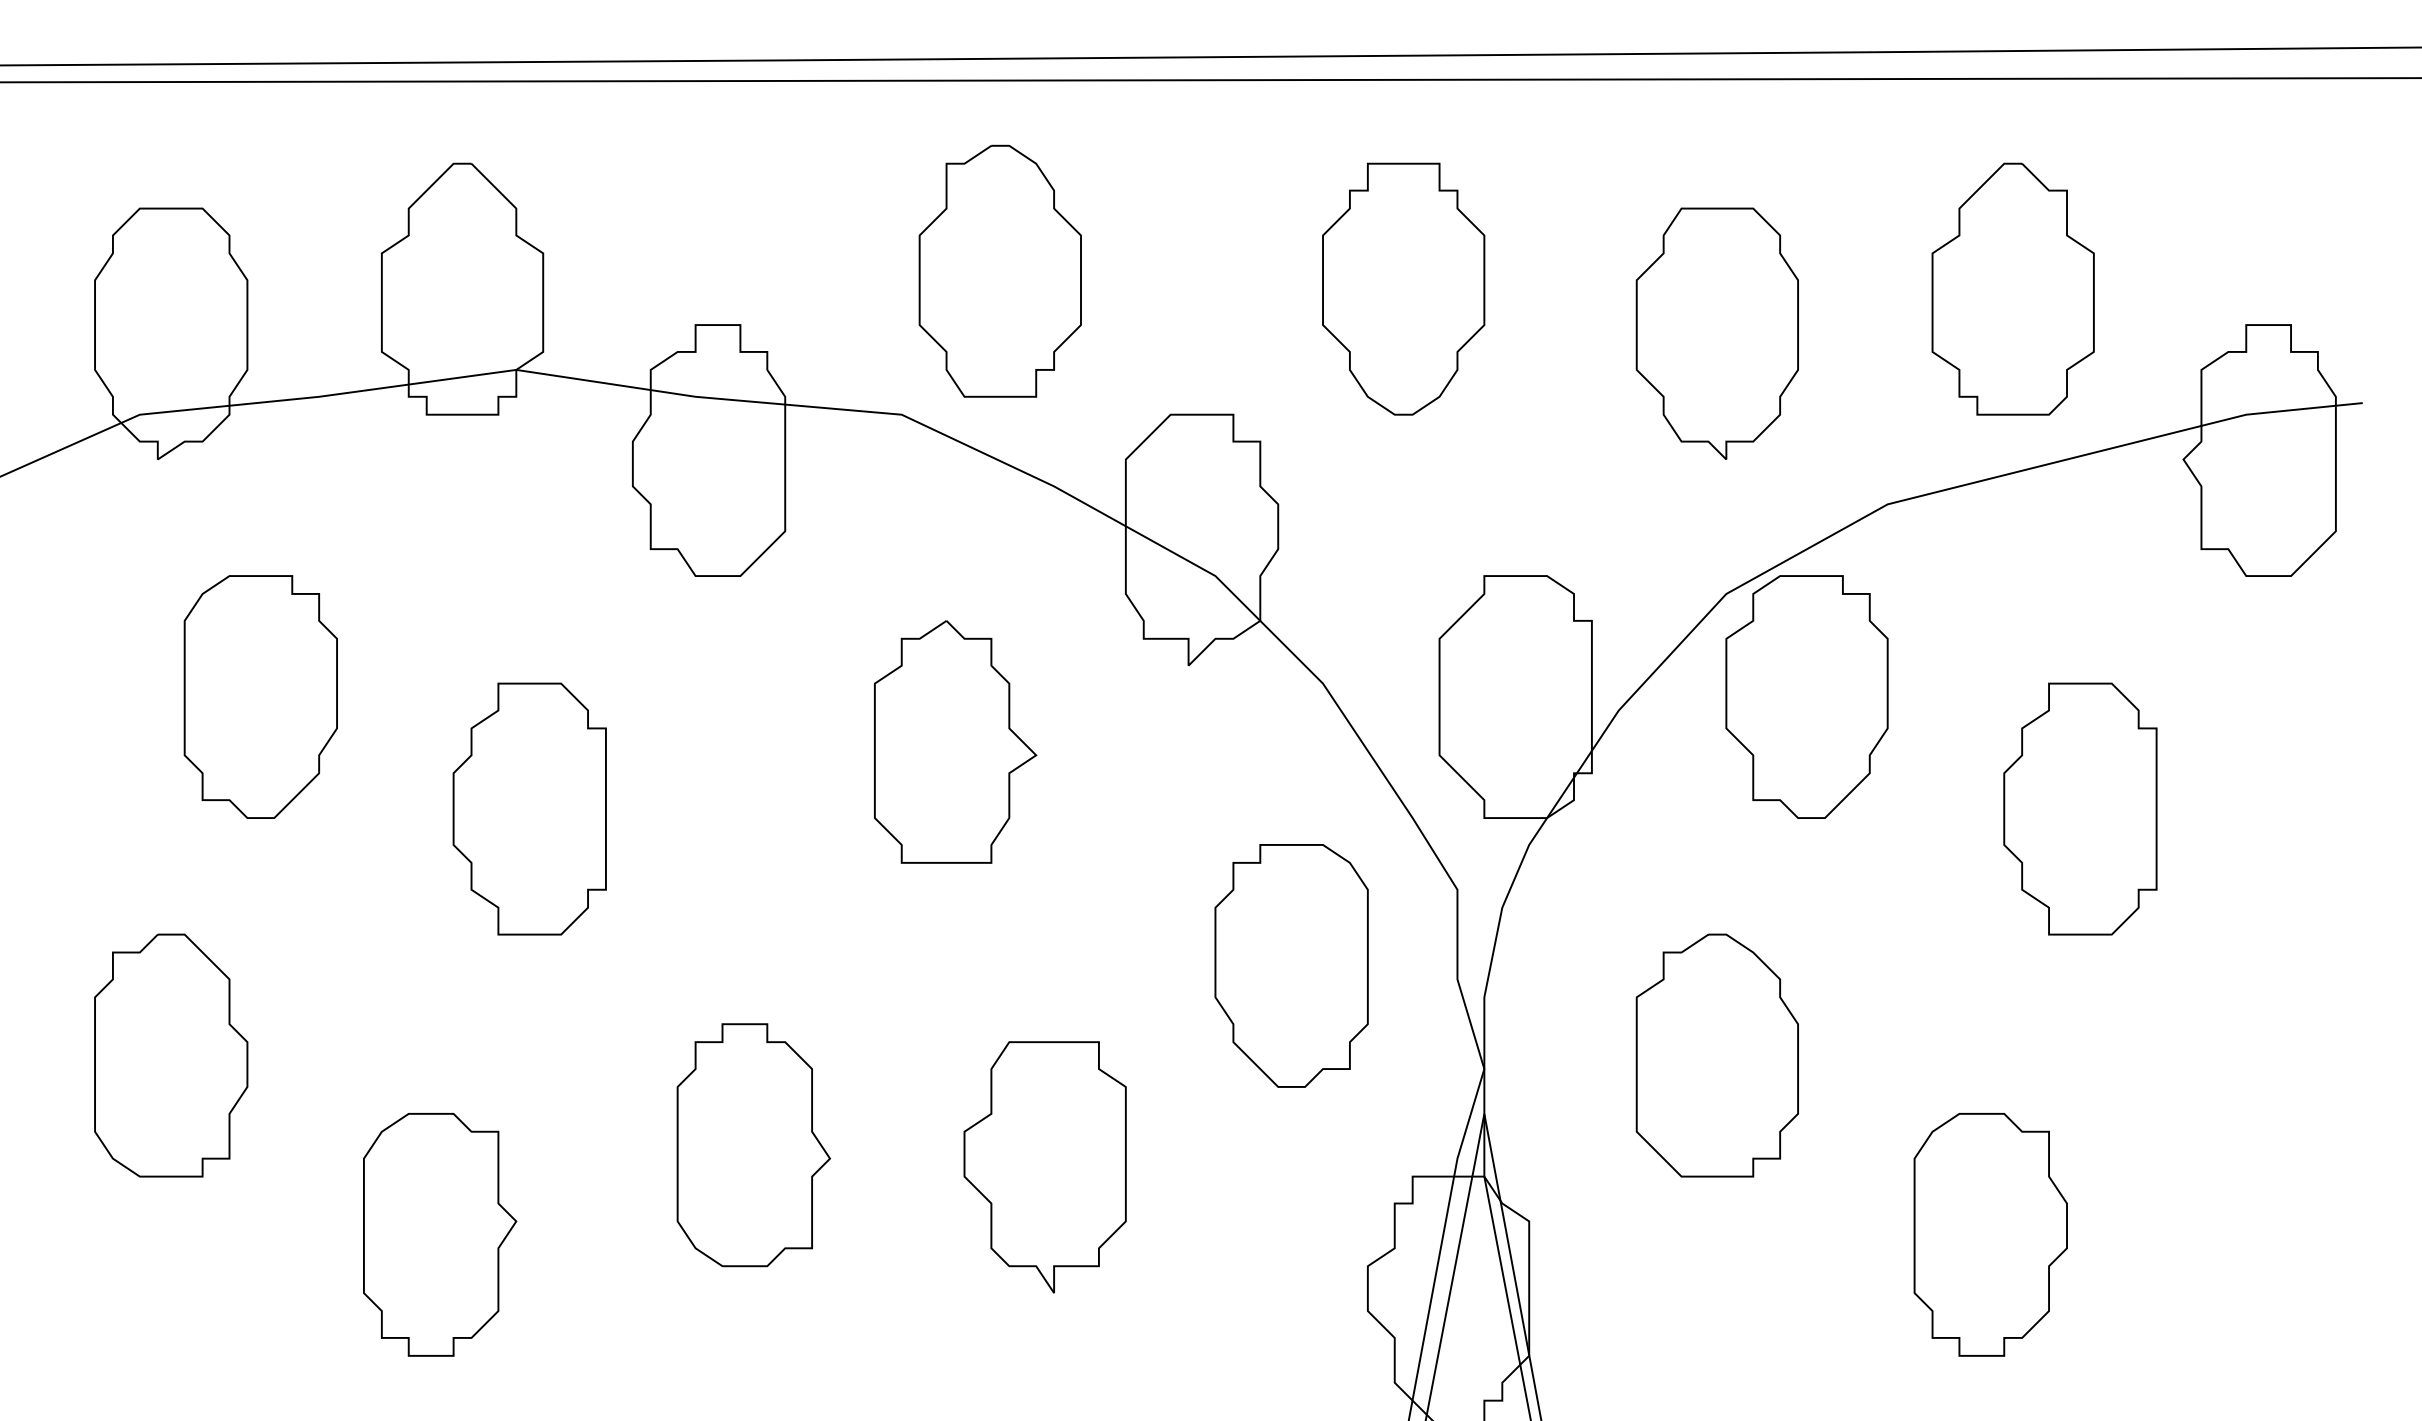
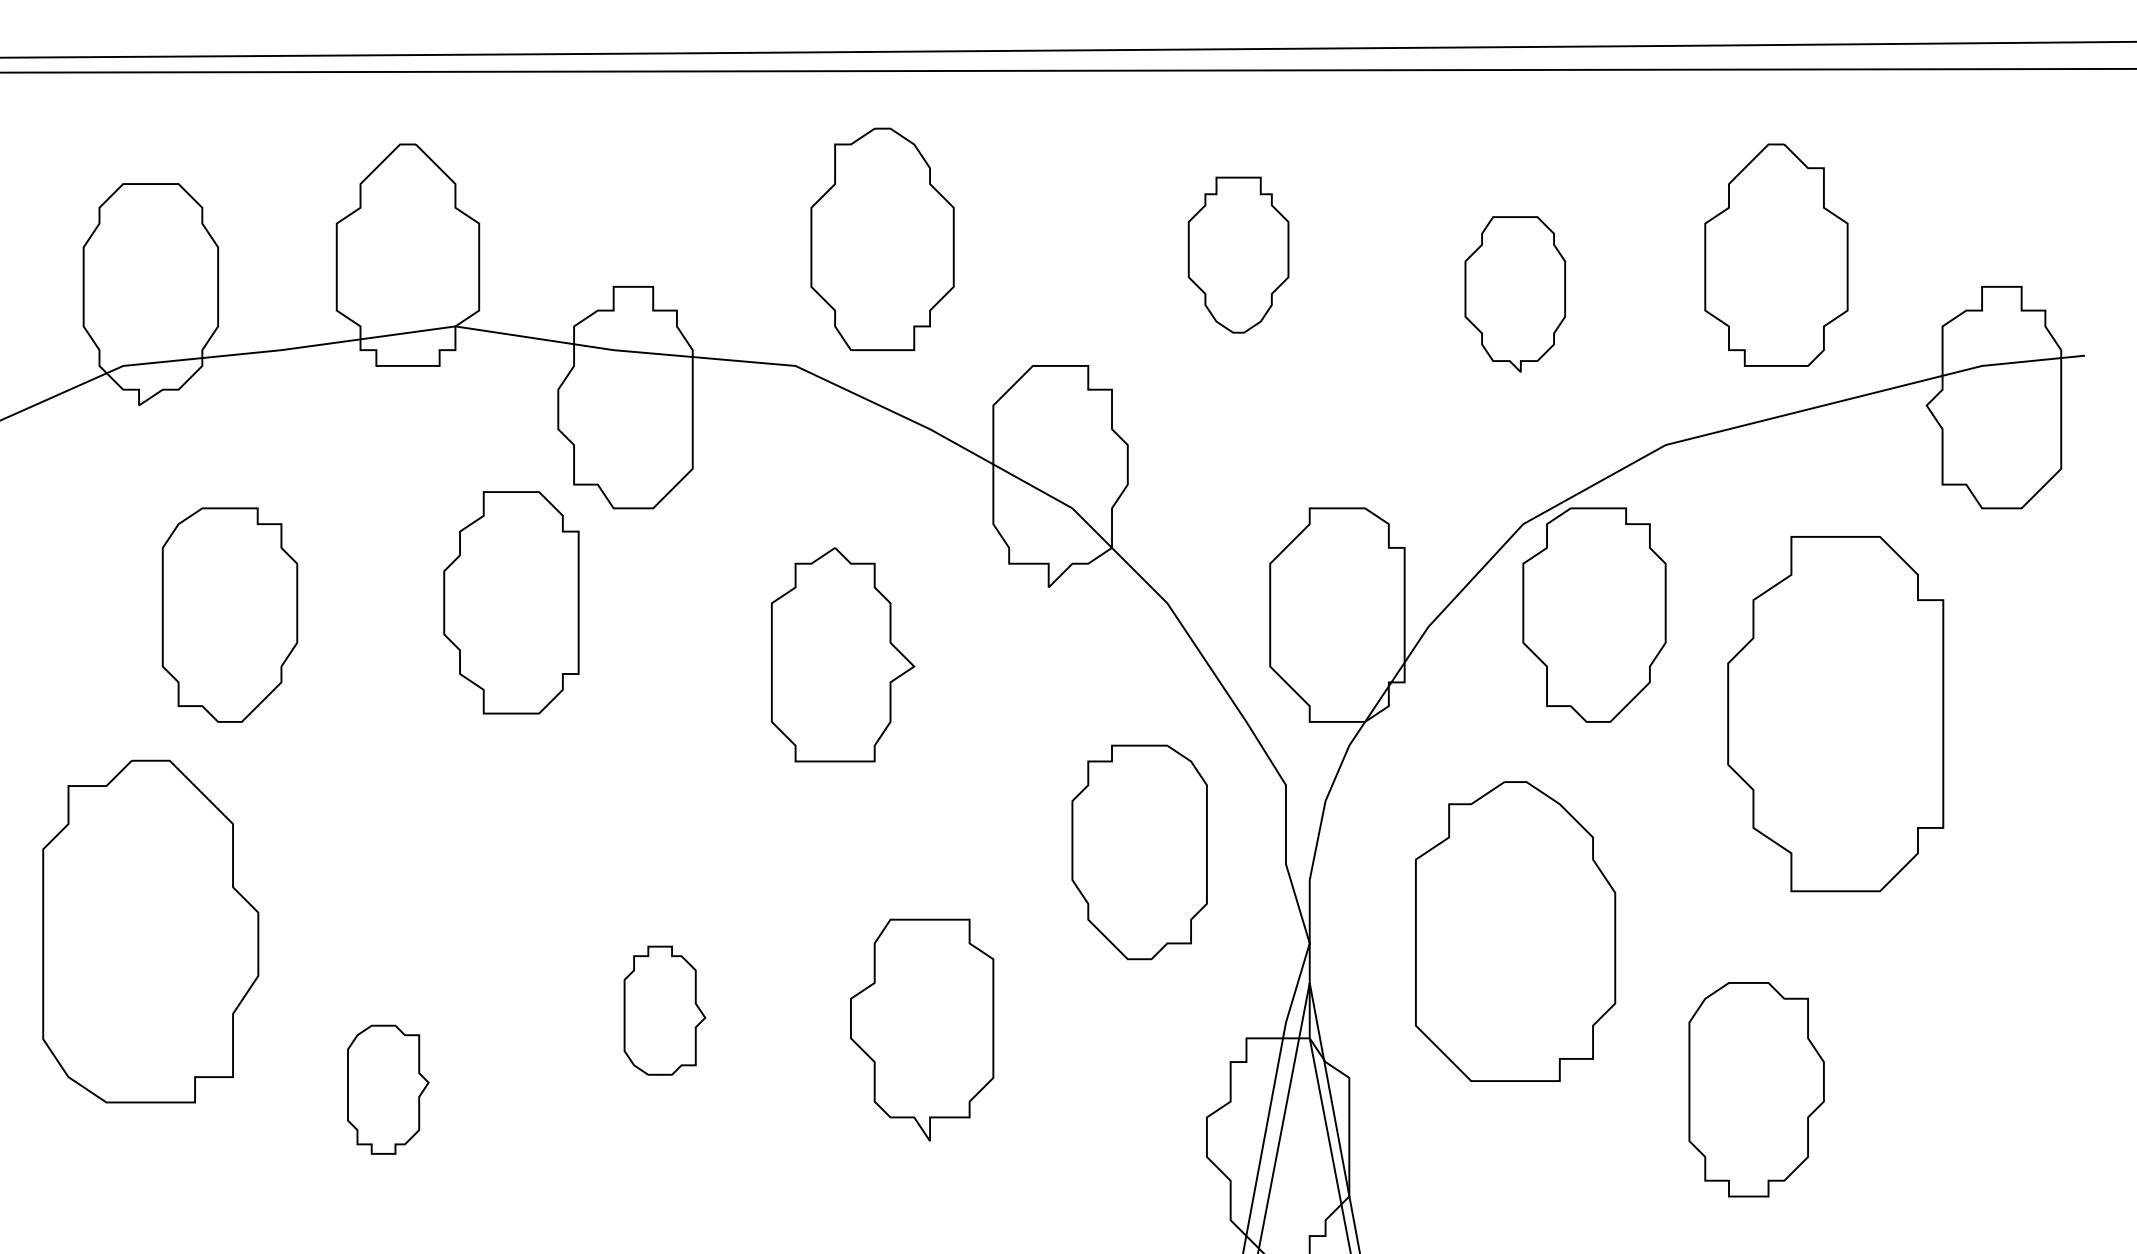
part: (1403, 288) -> (1238, 254), size x0.7
part: (1716, 333) -> (1514, 294), size x0.7
part: (529, 808) -> (511, 602), moved
part: (2080, 808) -> (1835, 713), size x1.6
part: (171, 1055) -> (151, 931), size x1.6
part: (1716, 1055) -> (1514, 931), size x1.4
part: (753, 1145) -> (664, 1010), size x0.6
part: (440, 1234) -> (388, 1089), size x0.6

